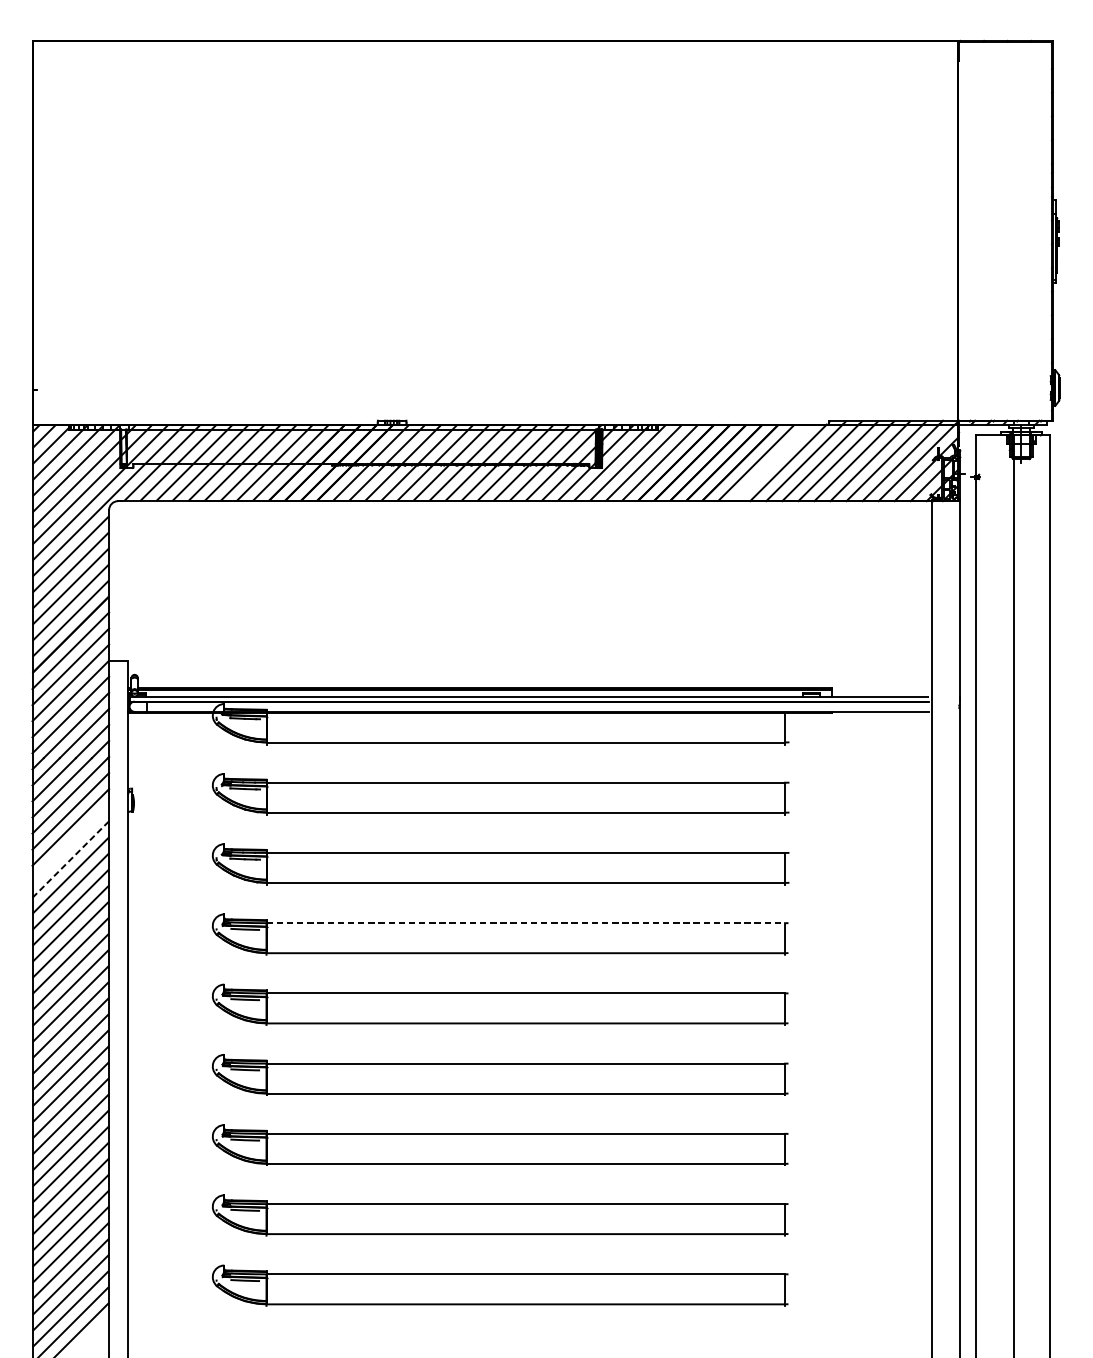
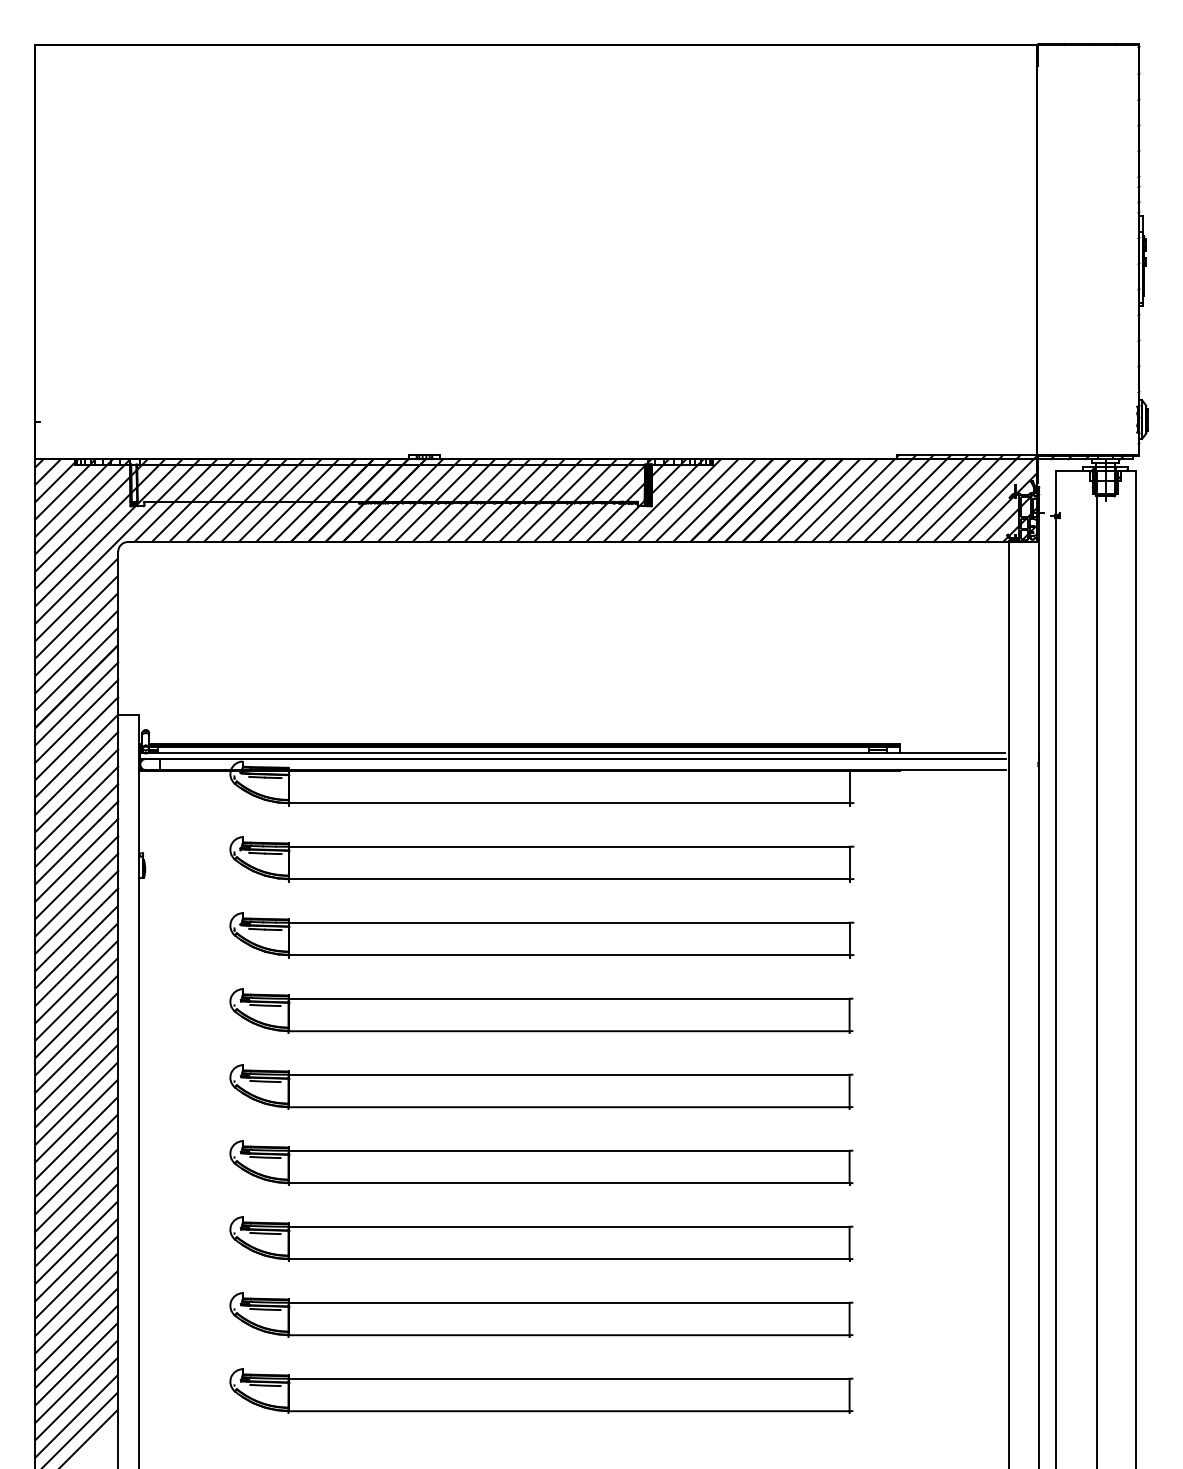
line: (771, 462) -> (835, 500), added
line: (70, 843) -> (76, 912), added
line: (70, 859) -> (76, 929), dashed -> solid
line: (526, 922) -> (569, 998), dashed -> solid

